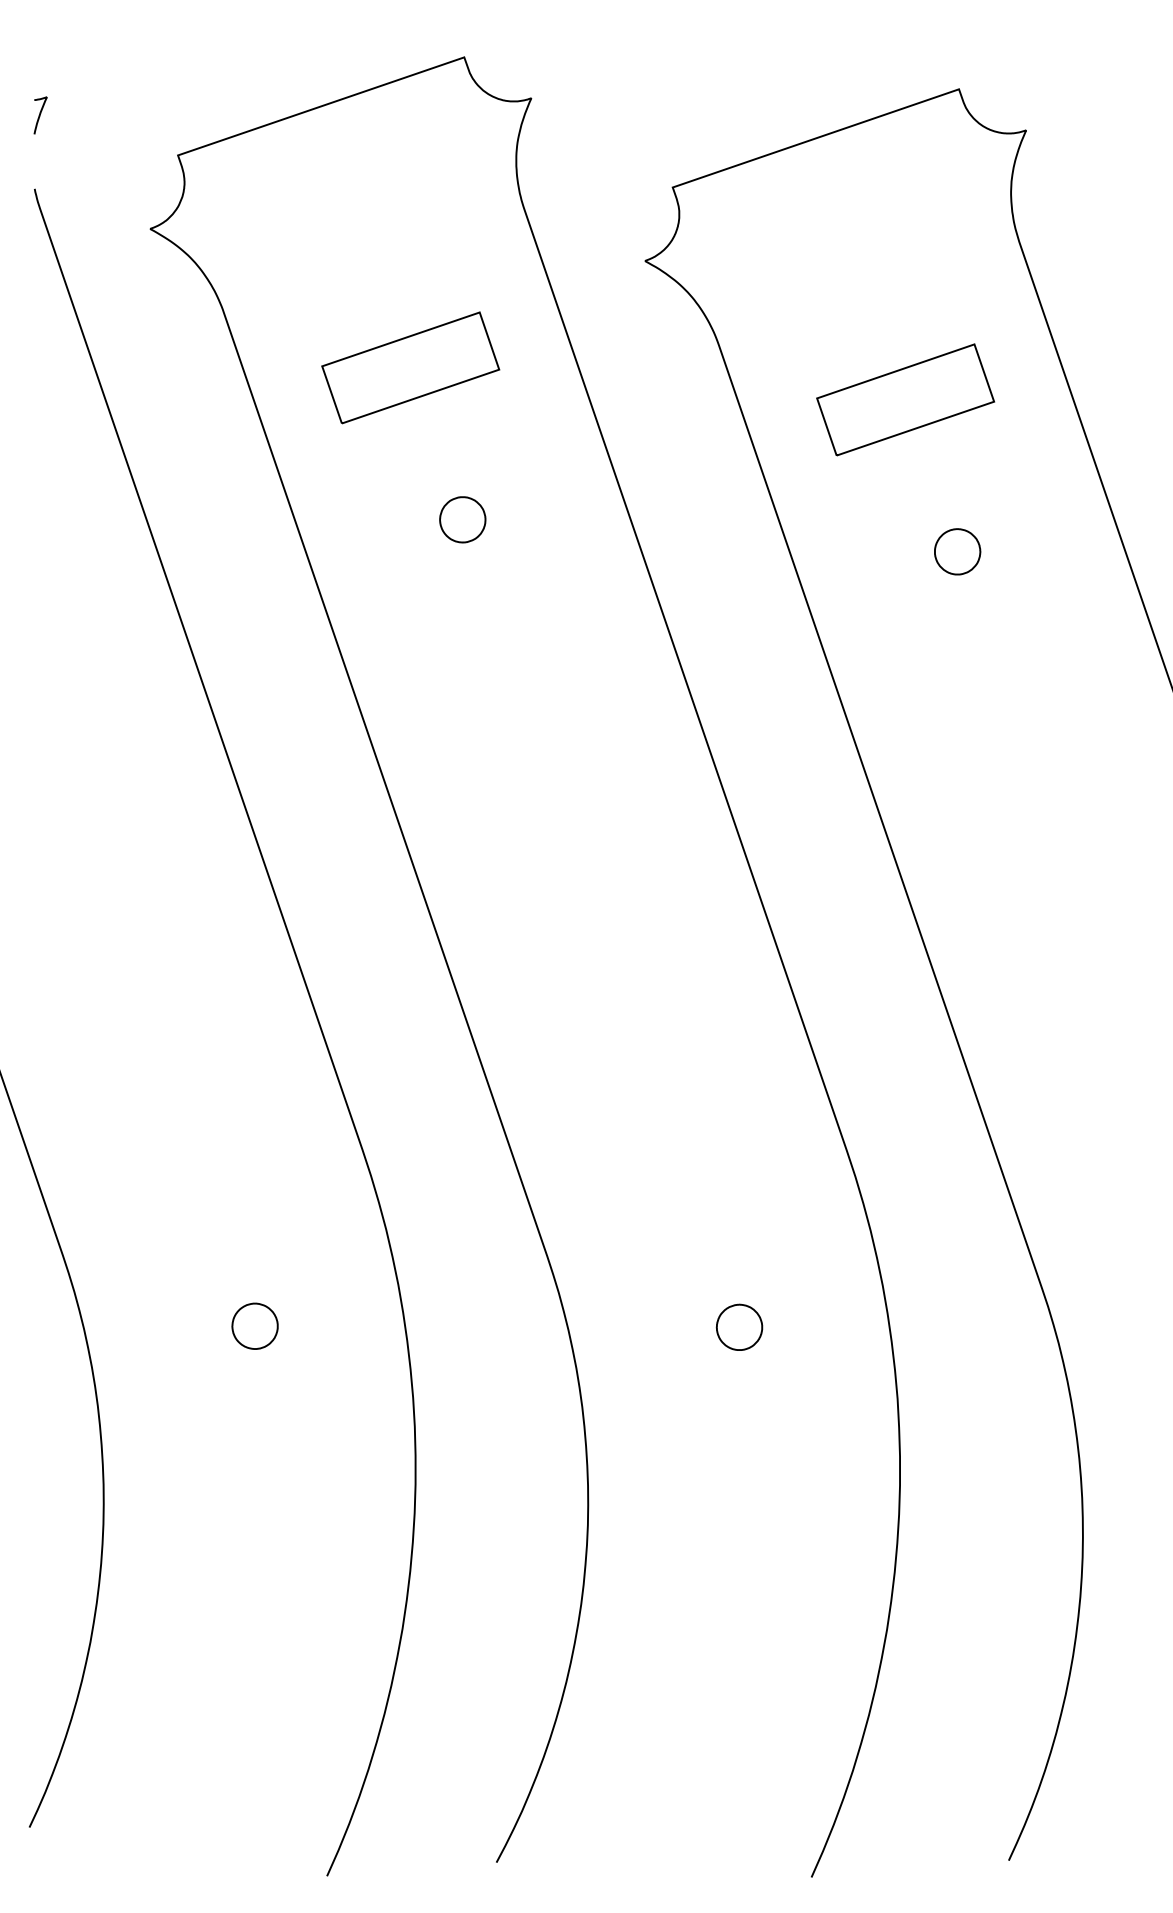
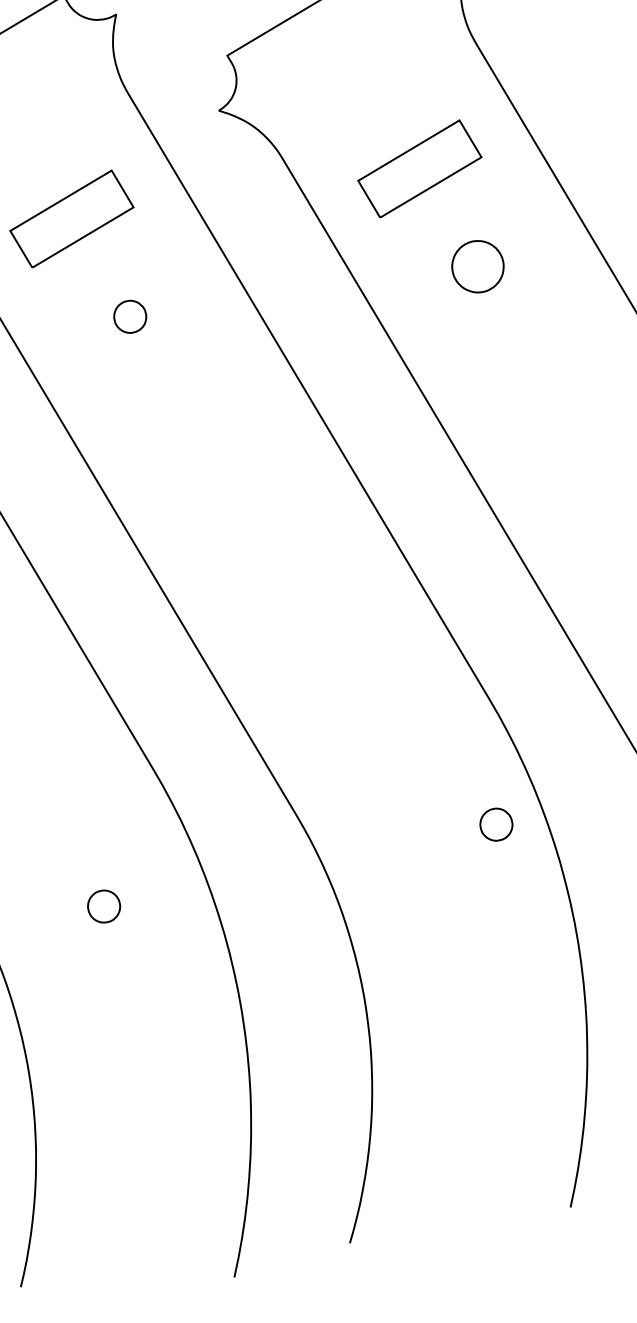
part: (957, 551) -> (478, 266), size x1.6
part: (739, 1326) -> (496, 824), moved

